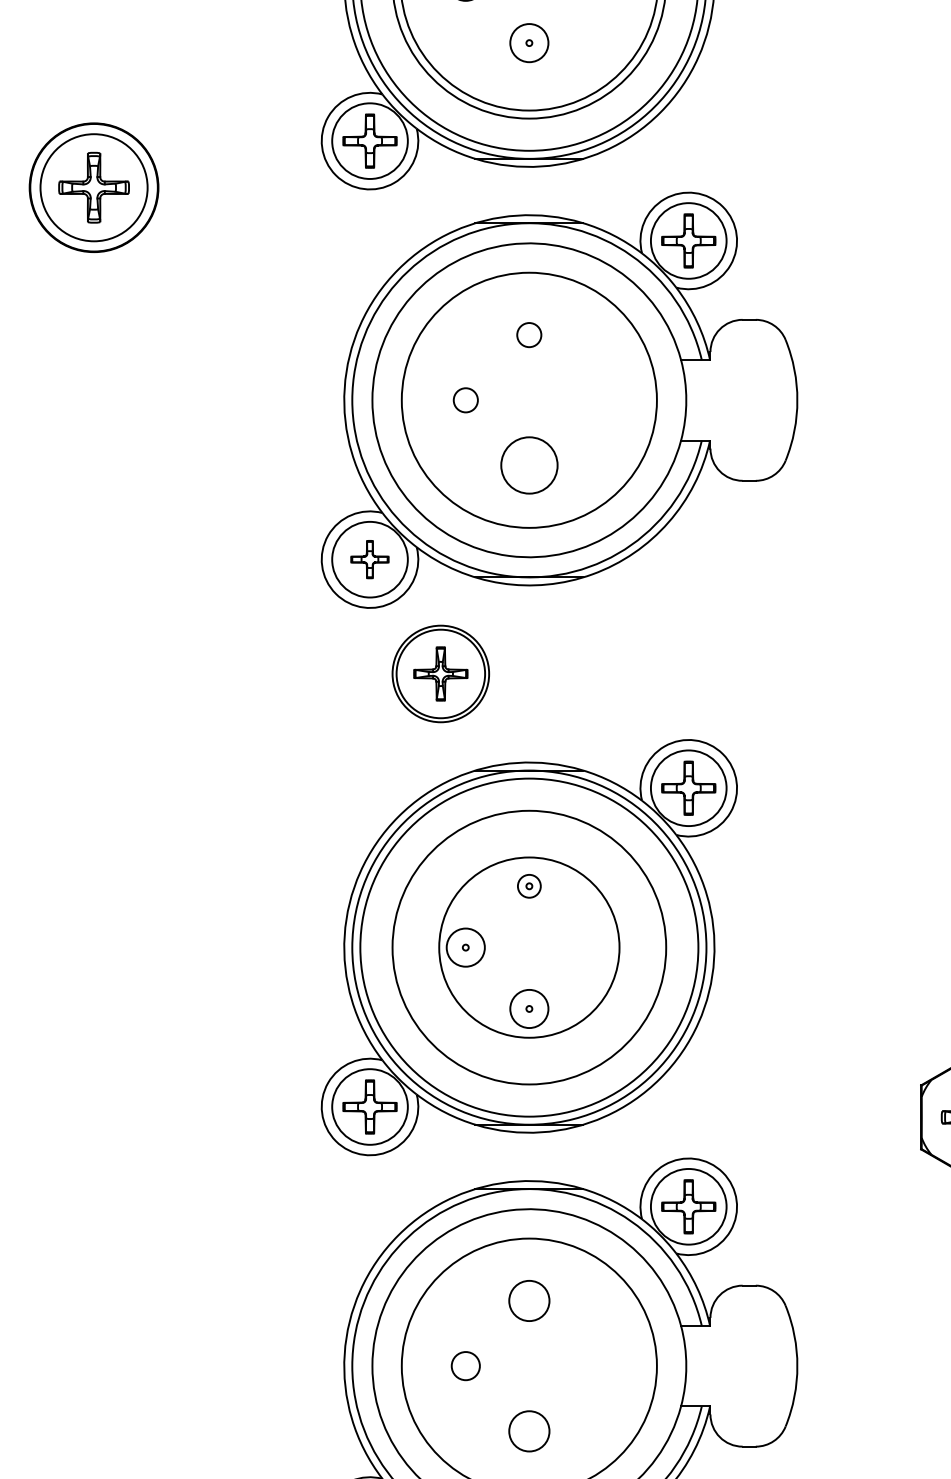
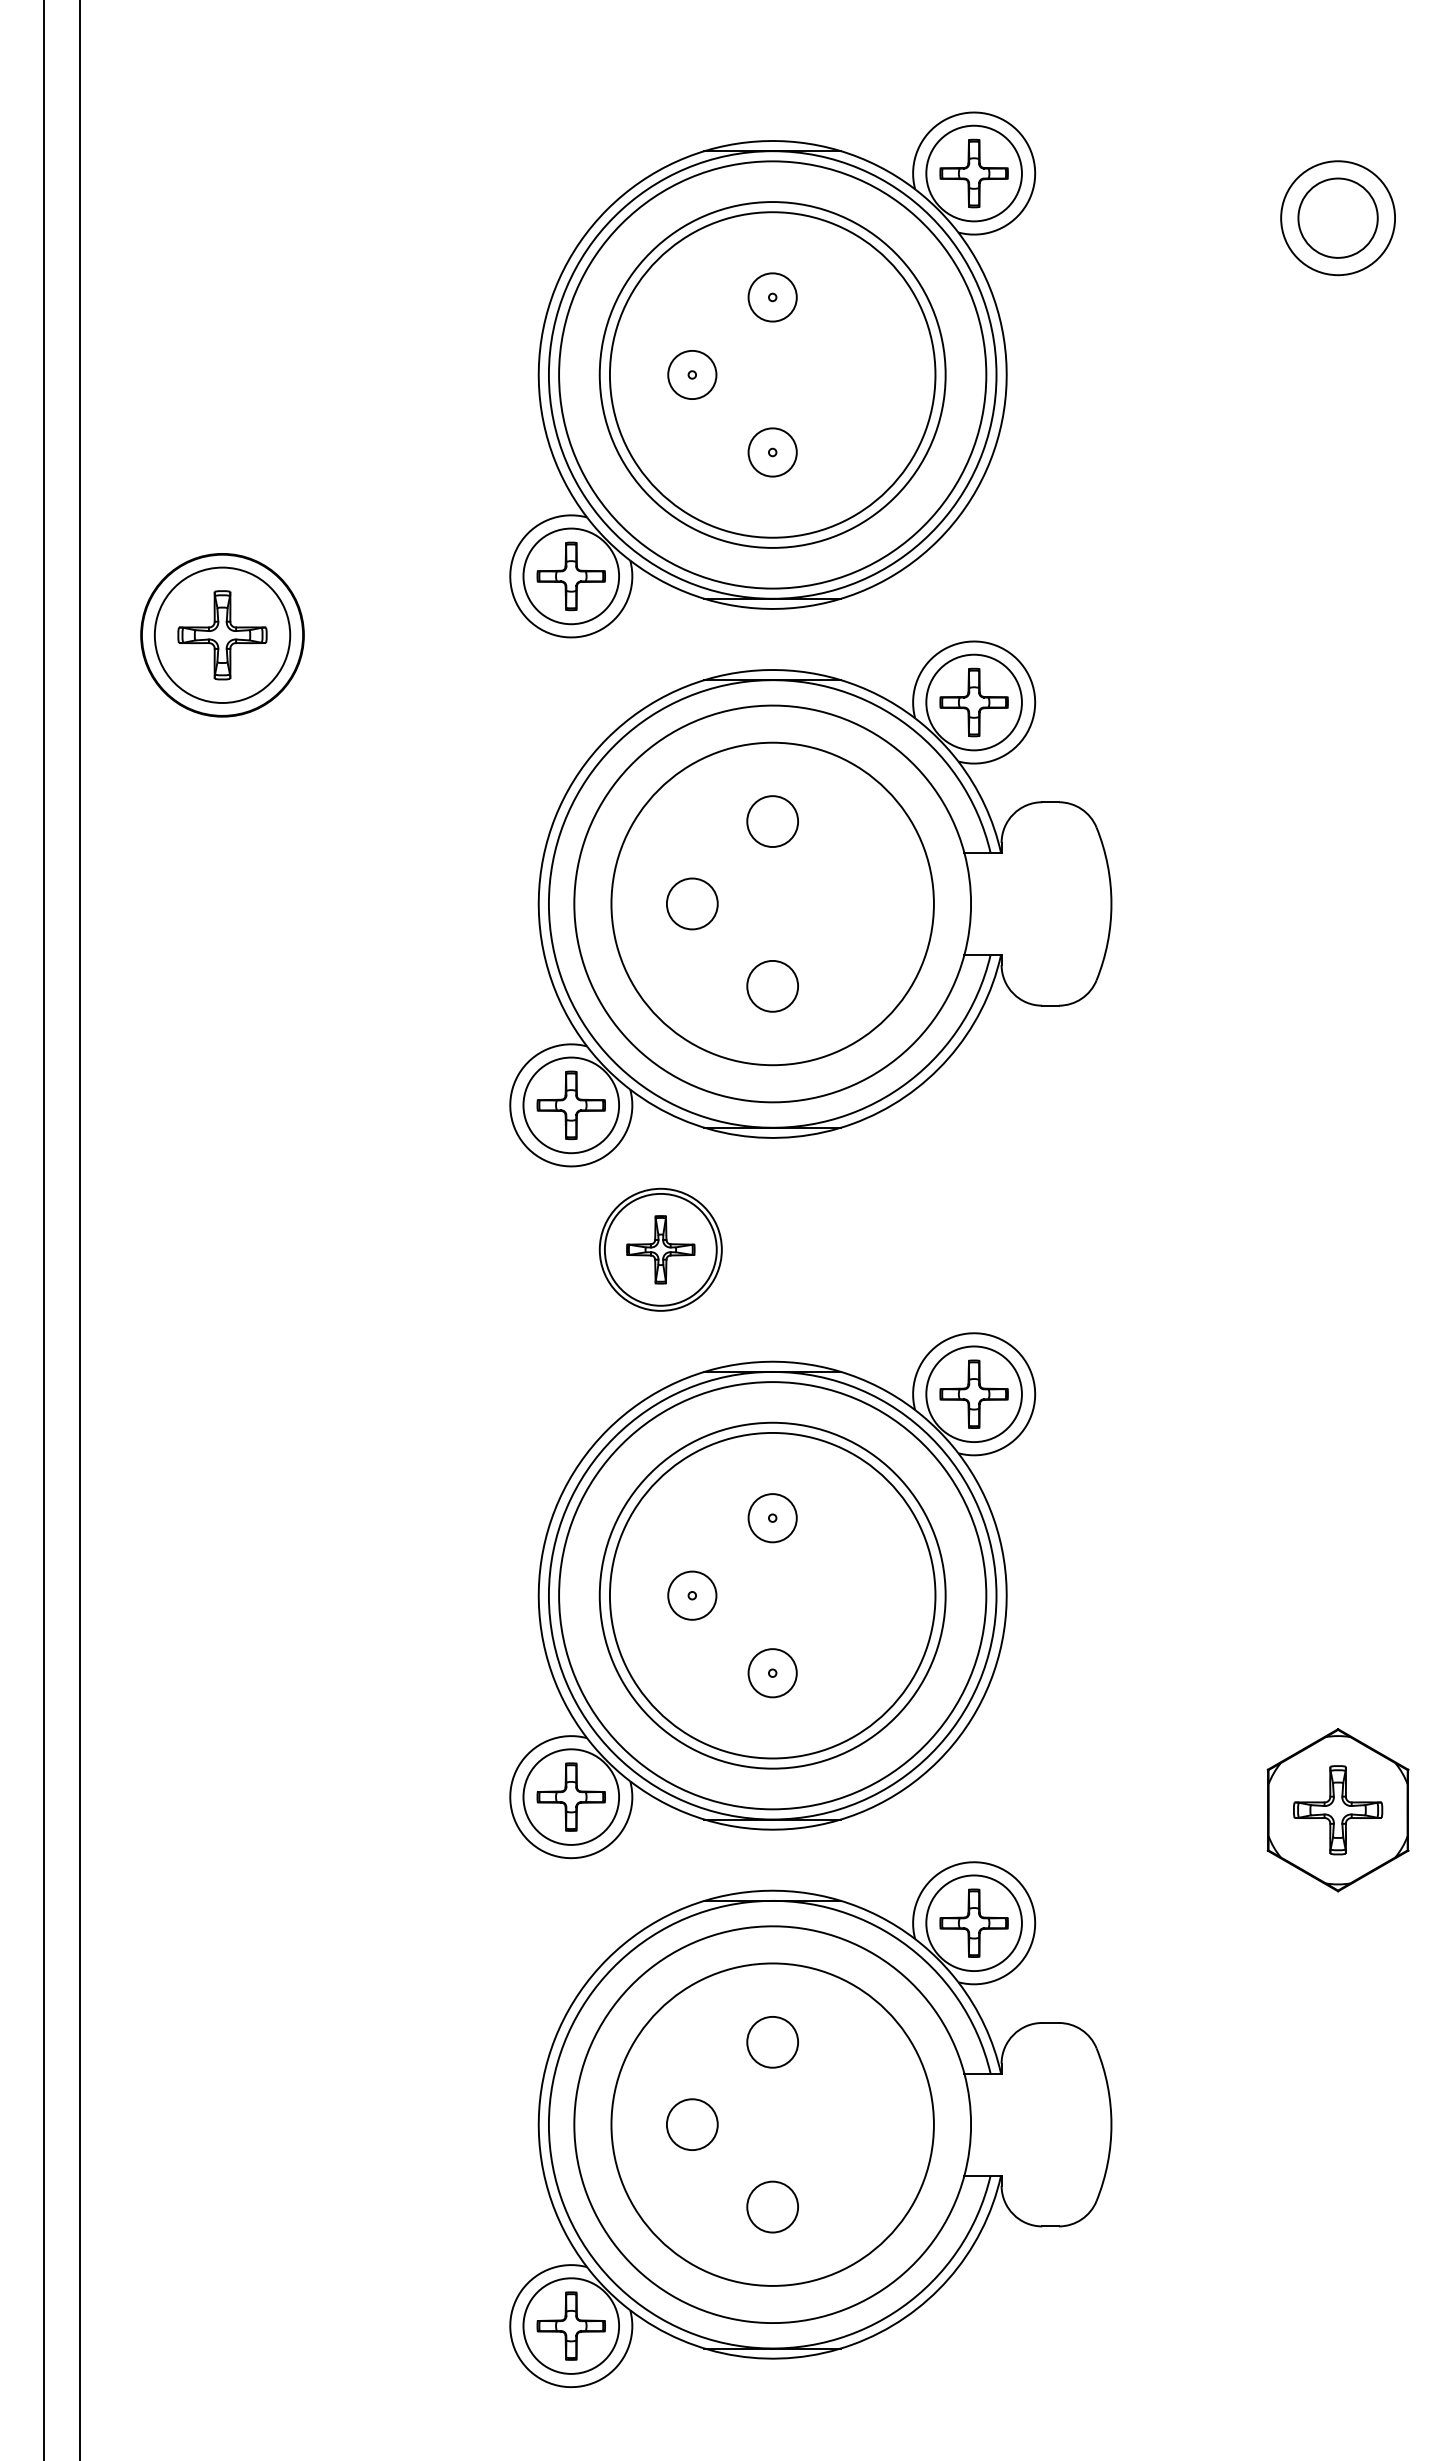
circle: (529, 335) -> (772, 821), size x1.67
circle: (465, 399) -> (692, 903), size x1.67
circle: (529, 465) -> (772, 986), size x0.71
part: (369, 558) -> (570, 1104), size x1.43
circle: (529, 886) -> (772, 1518), size x1.67
circle: (529, 947) -> (772, 1595), size x1.43
circle: (465, 1366) -> (692, 2124), size x1.43

